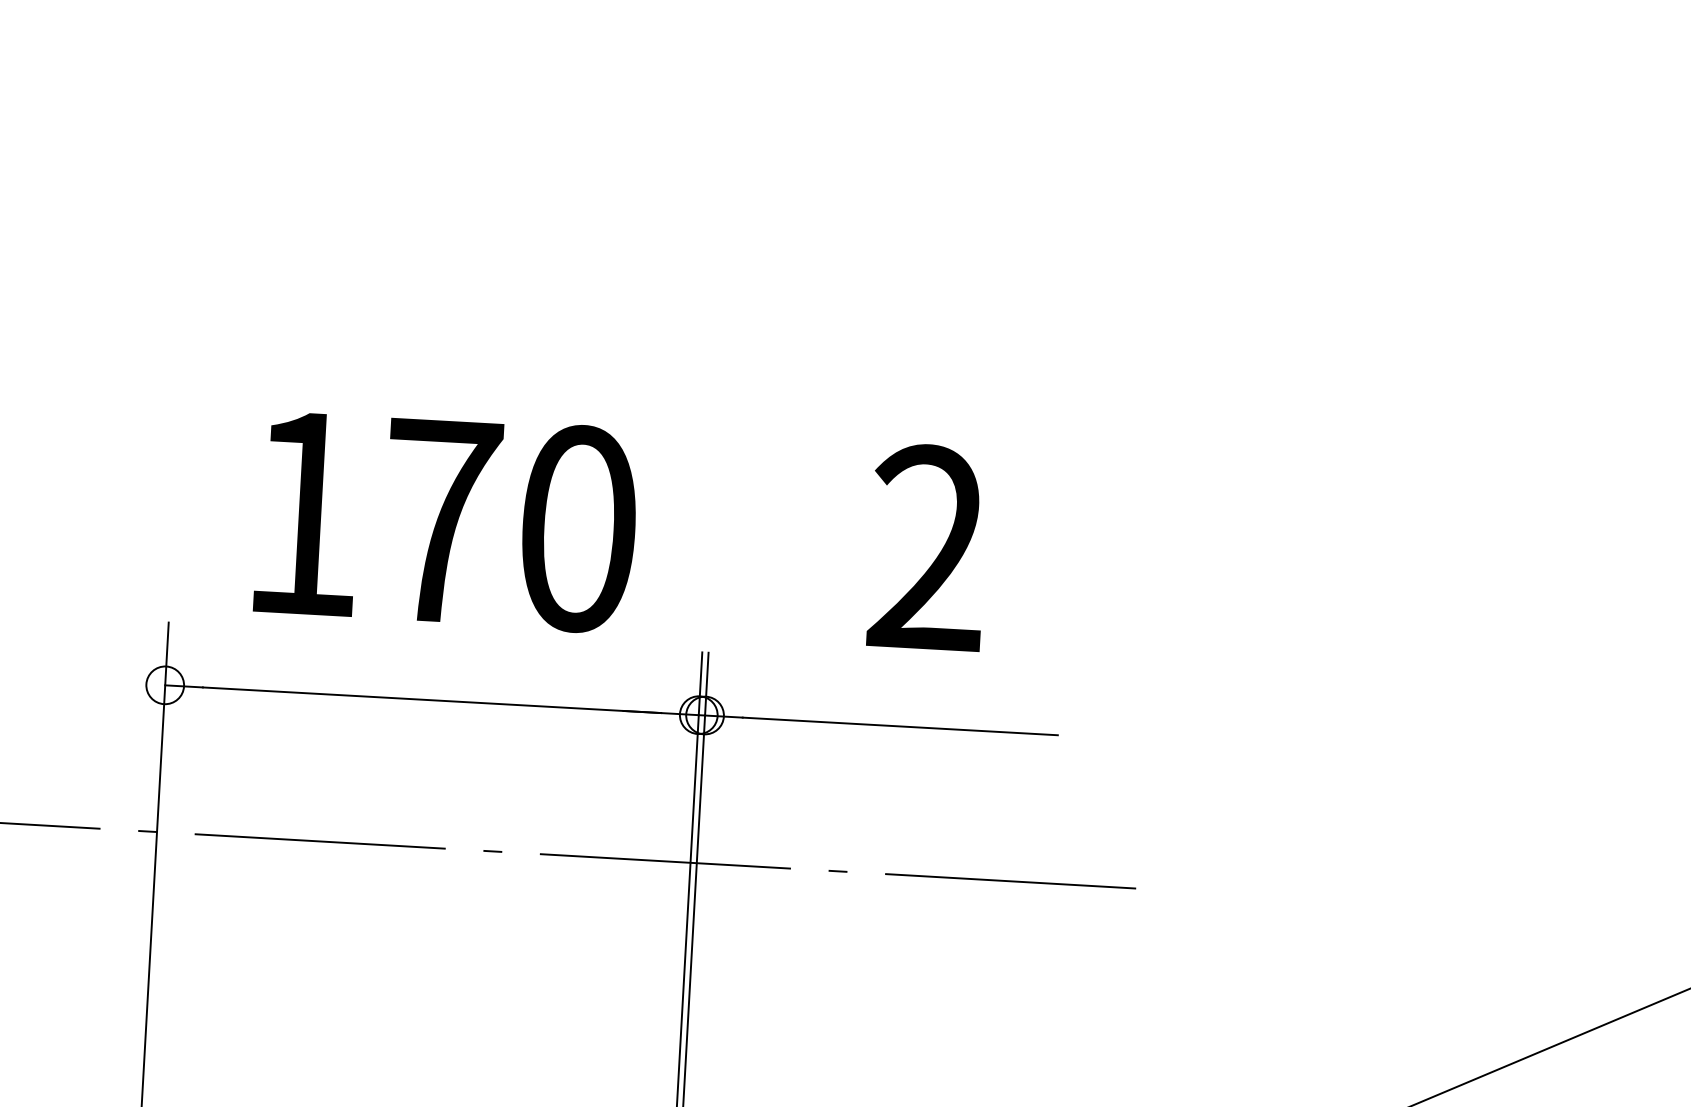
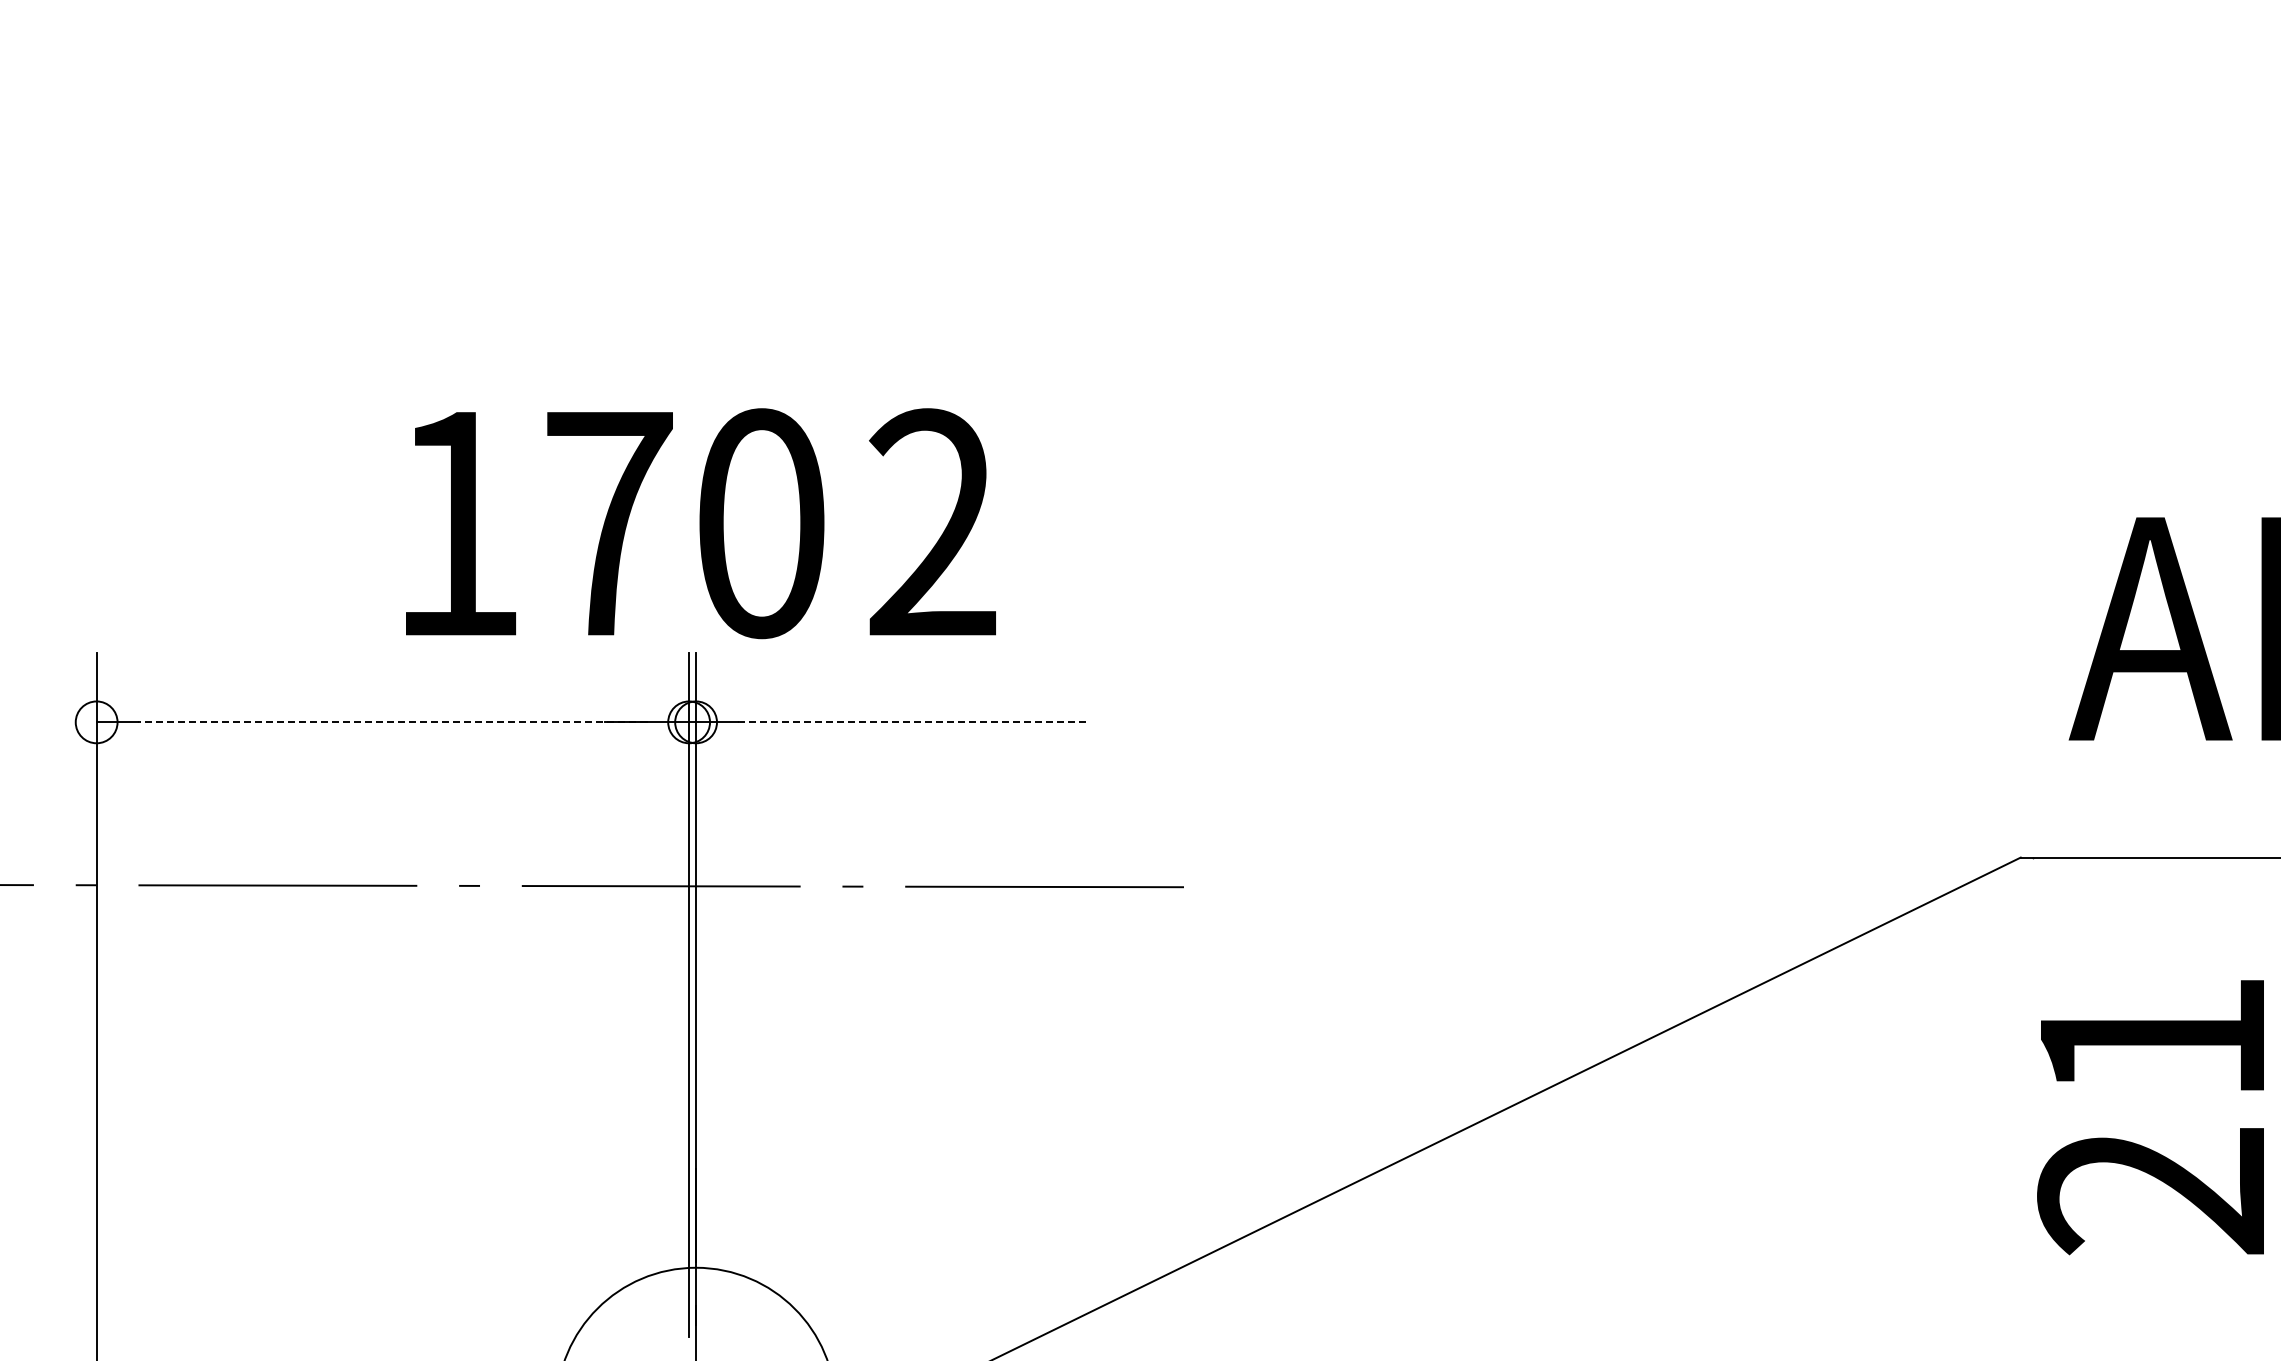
text: (447, 521) -> (615, 523), moved
line: (431, 700) -> (392, 722), solid -> dashed
line: (899, 726) -> (912, 722), solid -> dashed

